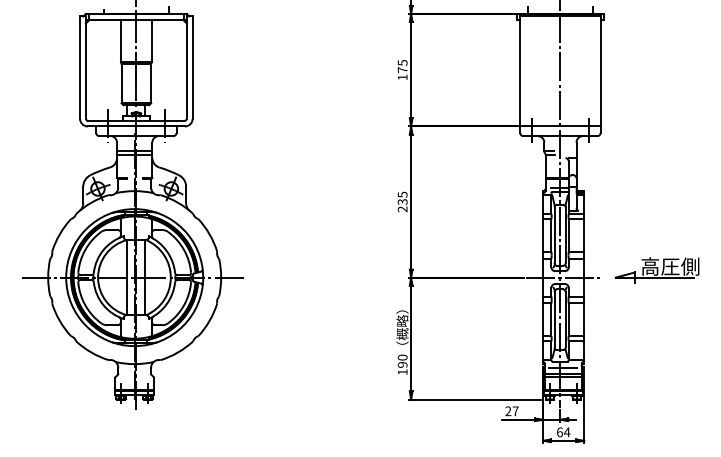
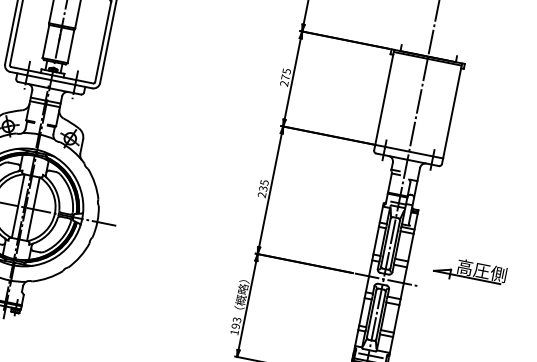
text: (402, 77) -> (284, 83), 175 -> 275
part: (656, 270) -> (469, 271), moved
text: (402, 357) -> (236, 320), 190 -> 193

